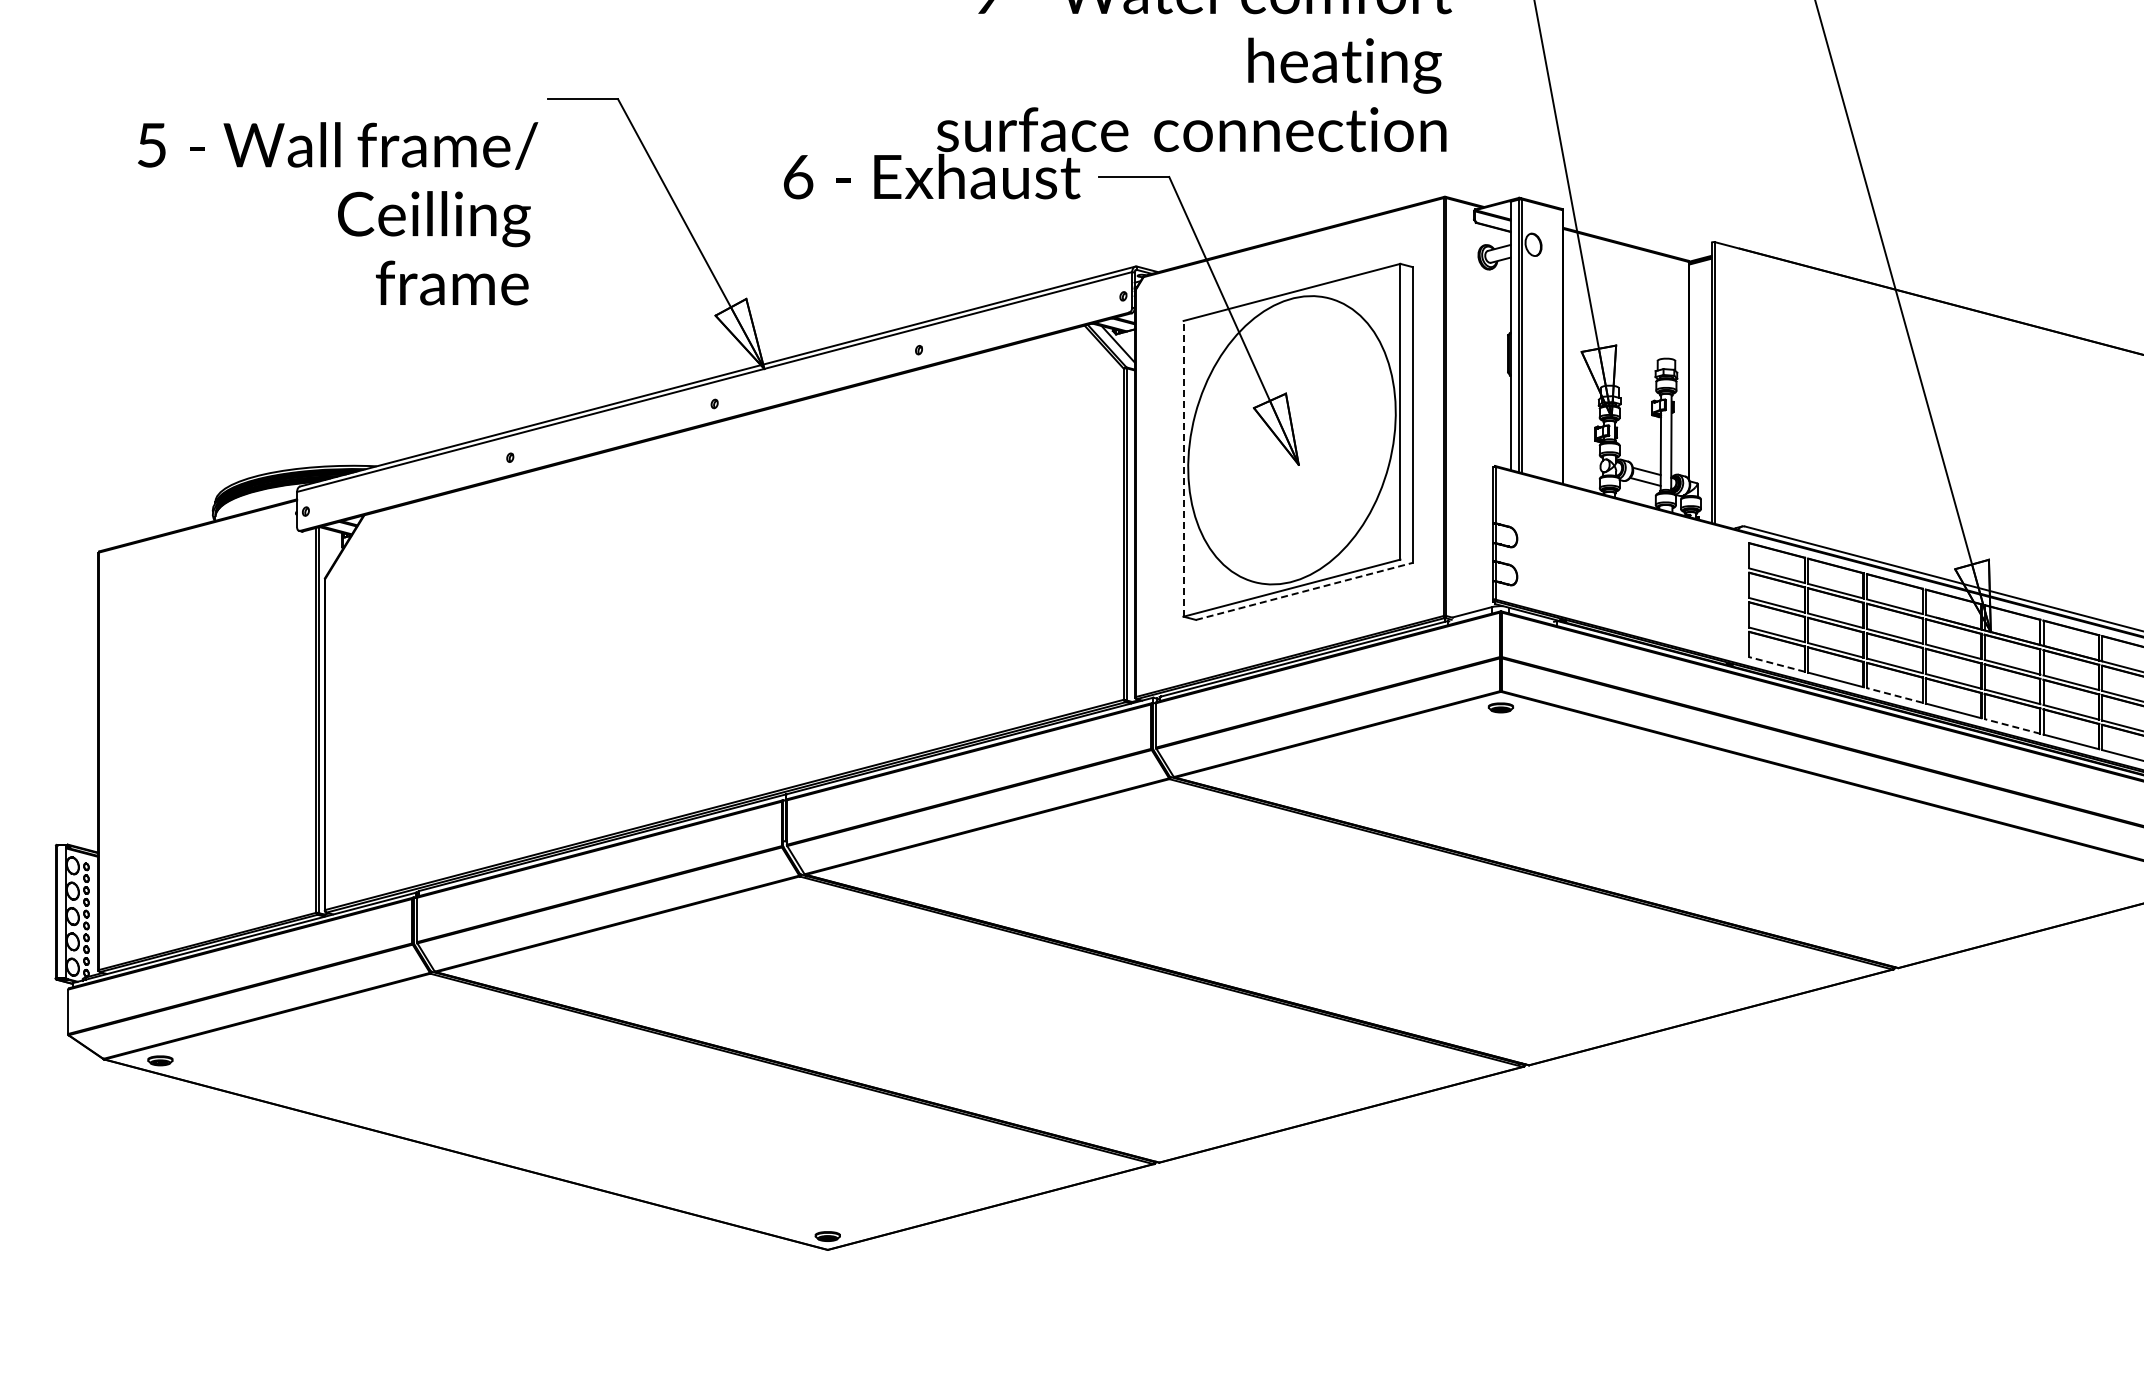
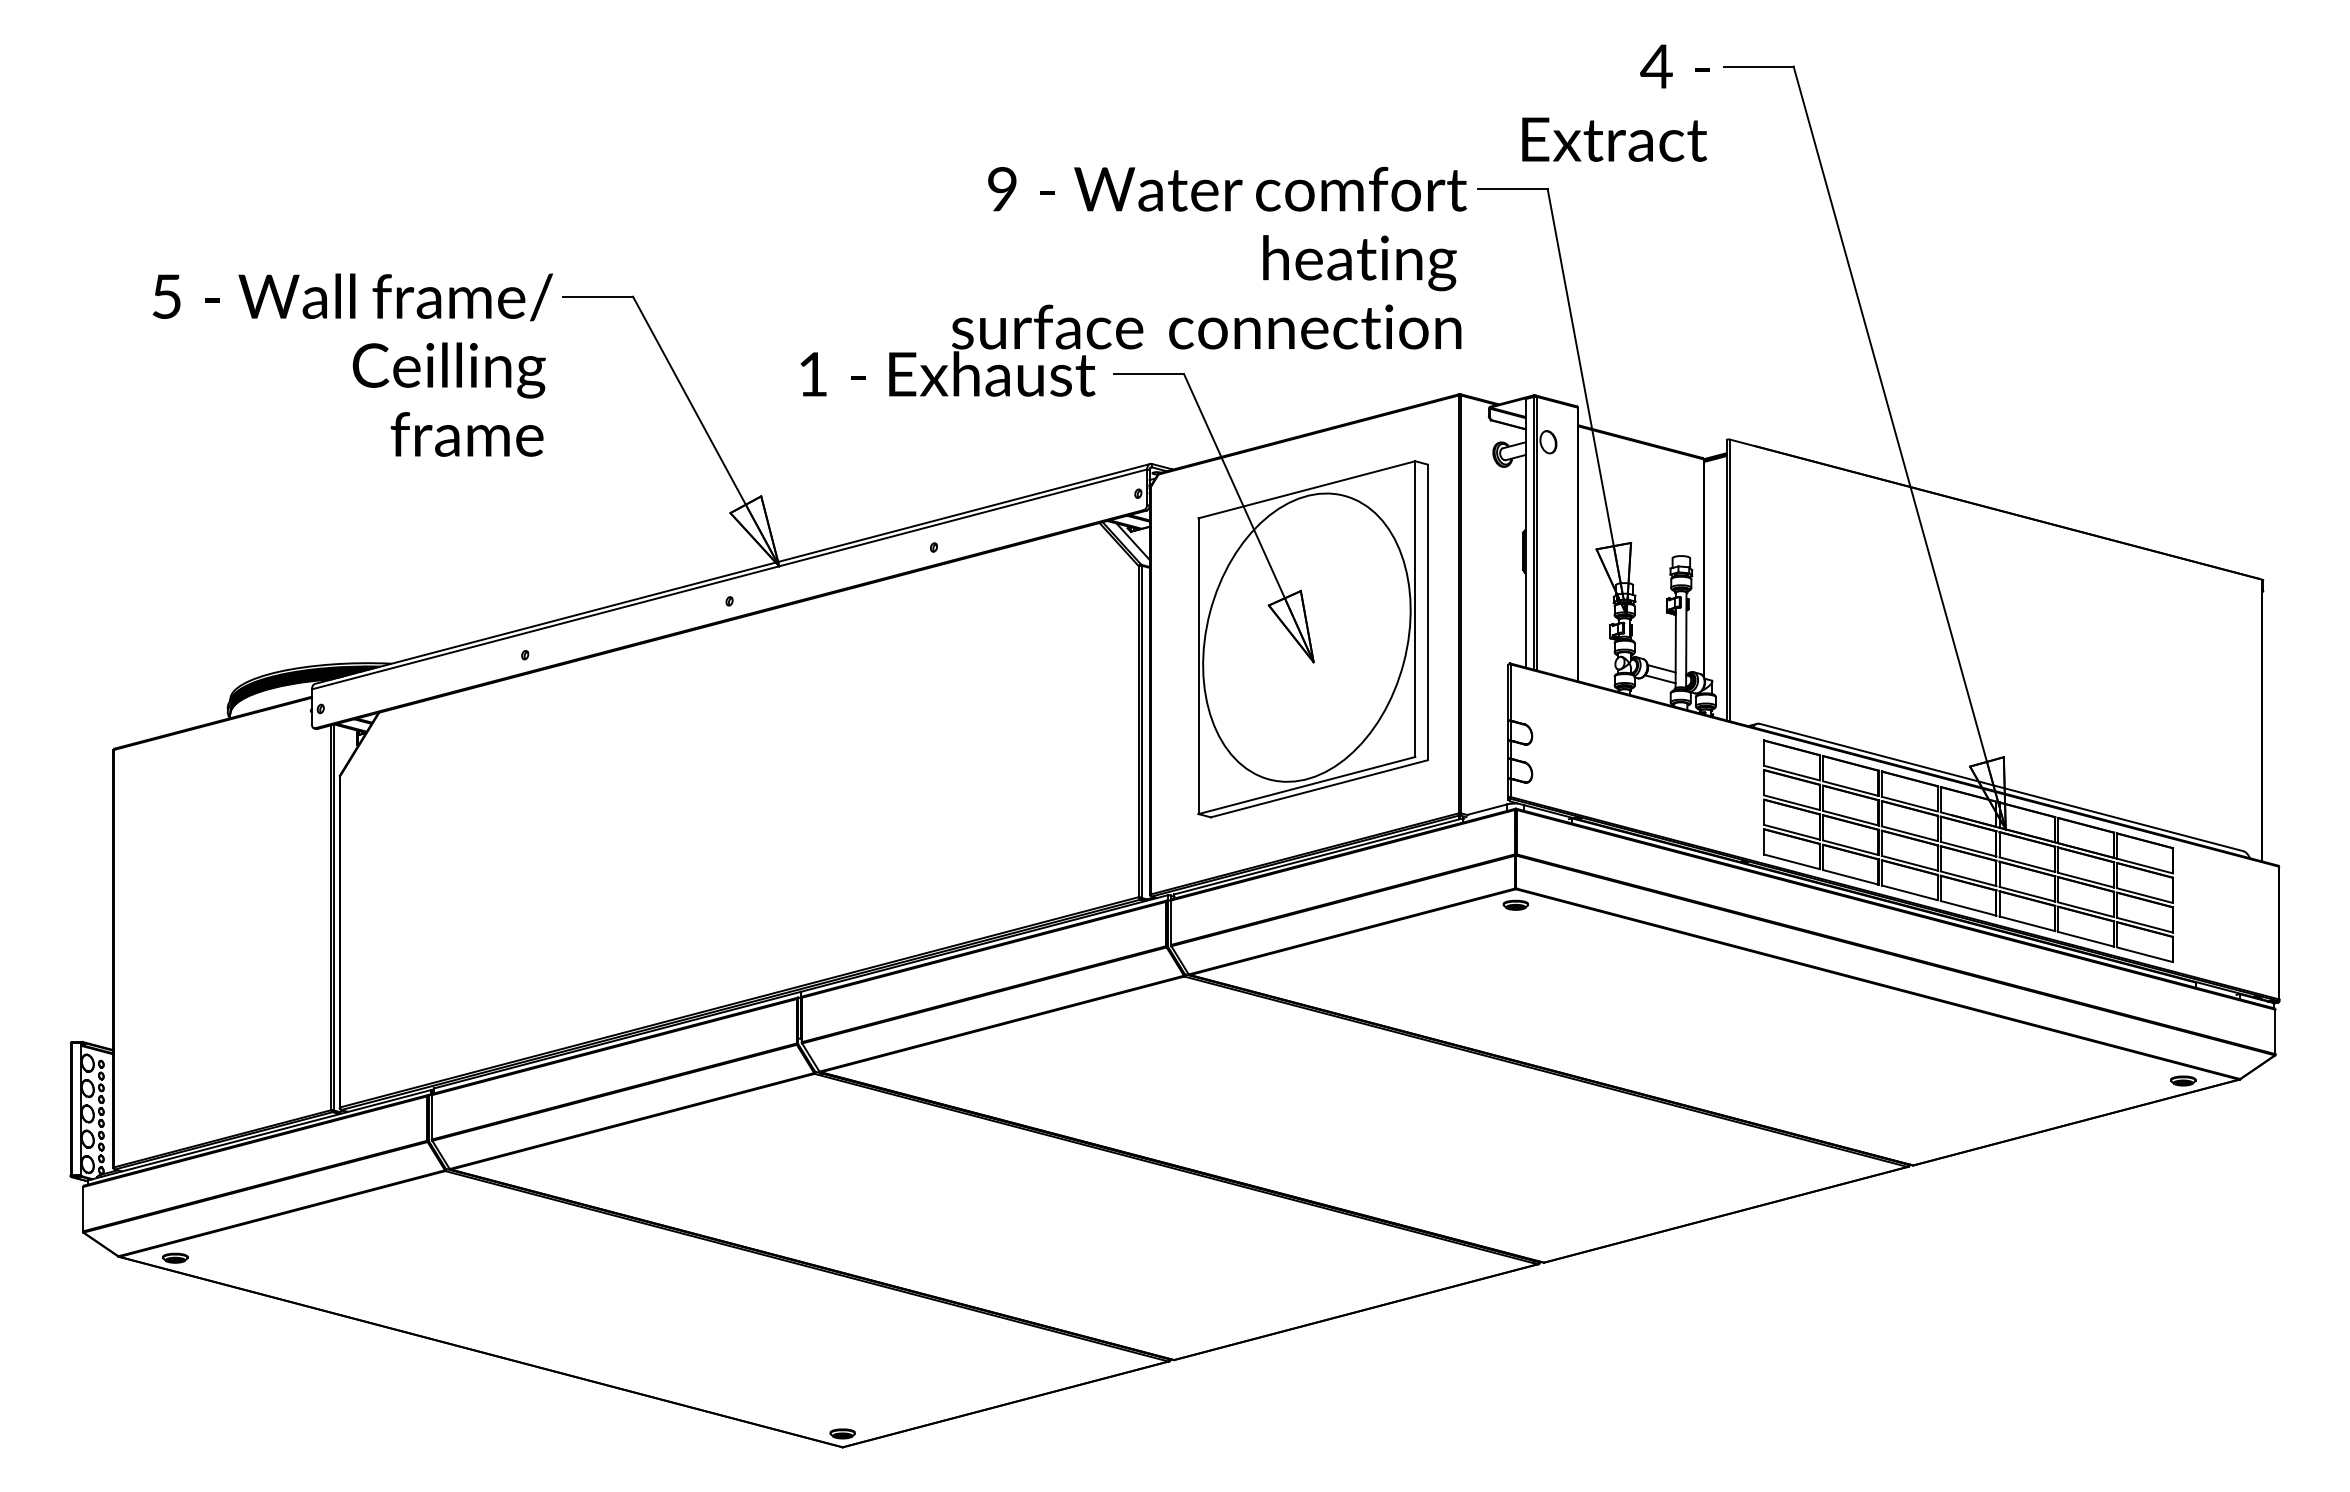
text: (798, 177) -> (813, 374), 6 -> 1
text: (337, 213) -> (352, 364), moved
line: (1183, 469) -> (1198, 666), dashed -> solid
line: (1304, 591) -> (1319, 788), dashed -> solid
line: (1777, 664) -> (1792, 861), dashed -> solid
line: (1894, 695) -> (1909, 892), dashed -> solid
line: (2012, 726) -> (2027, 923), dashed -> solid

